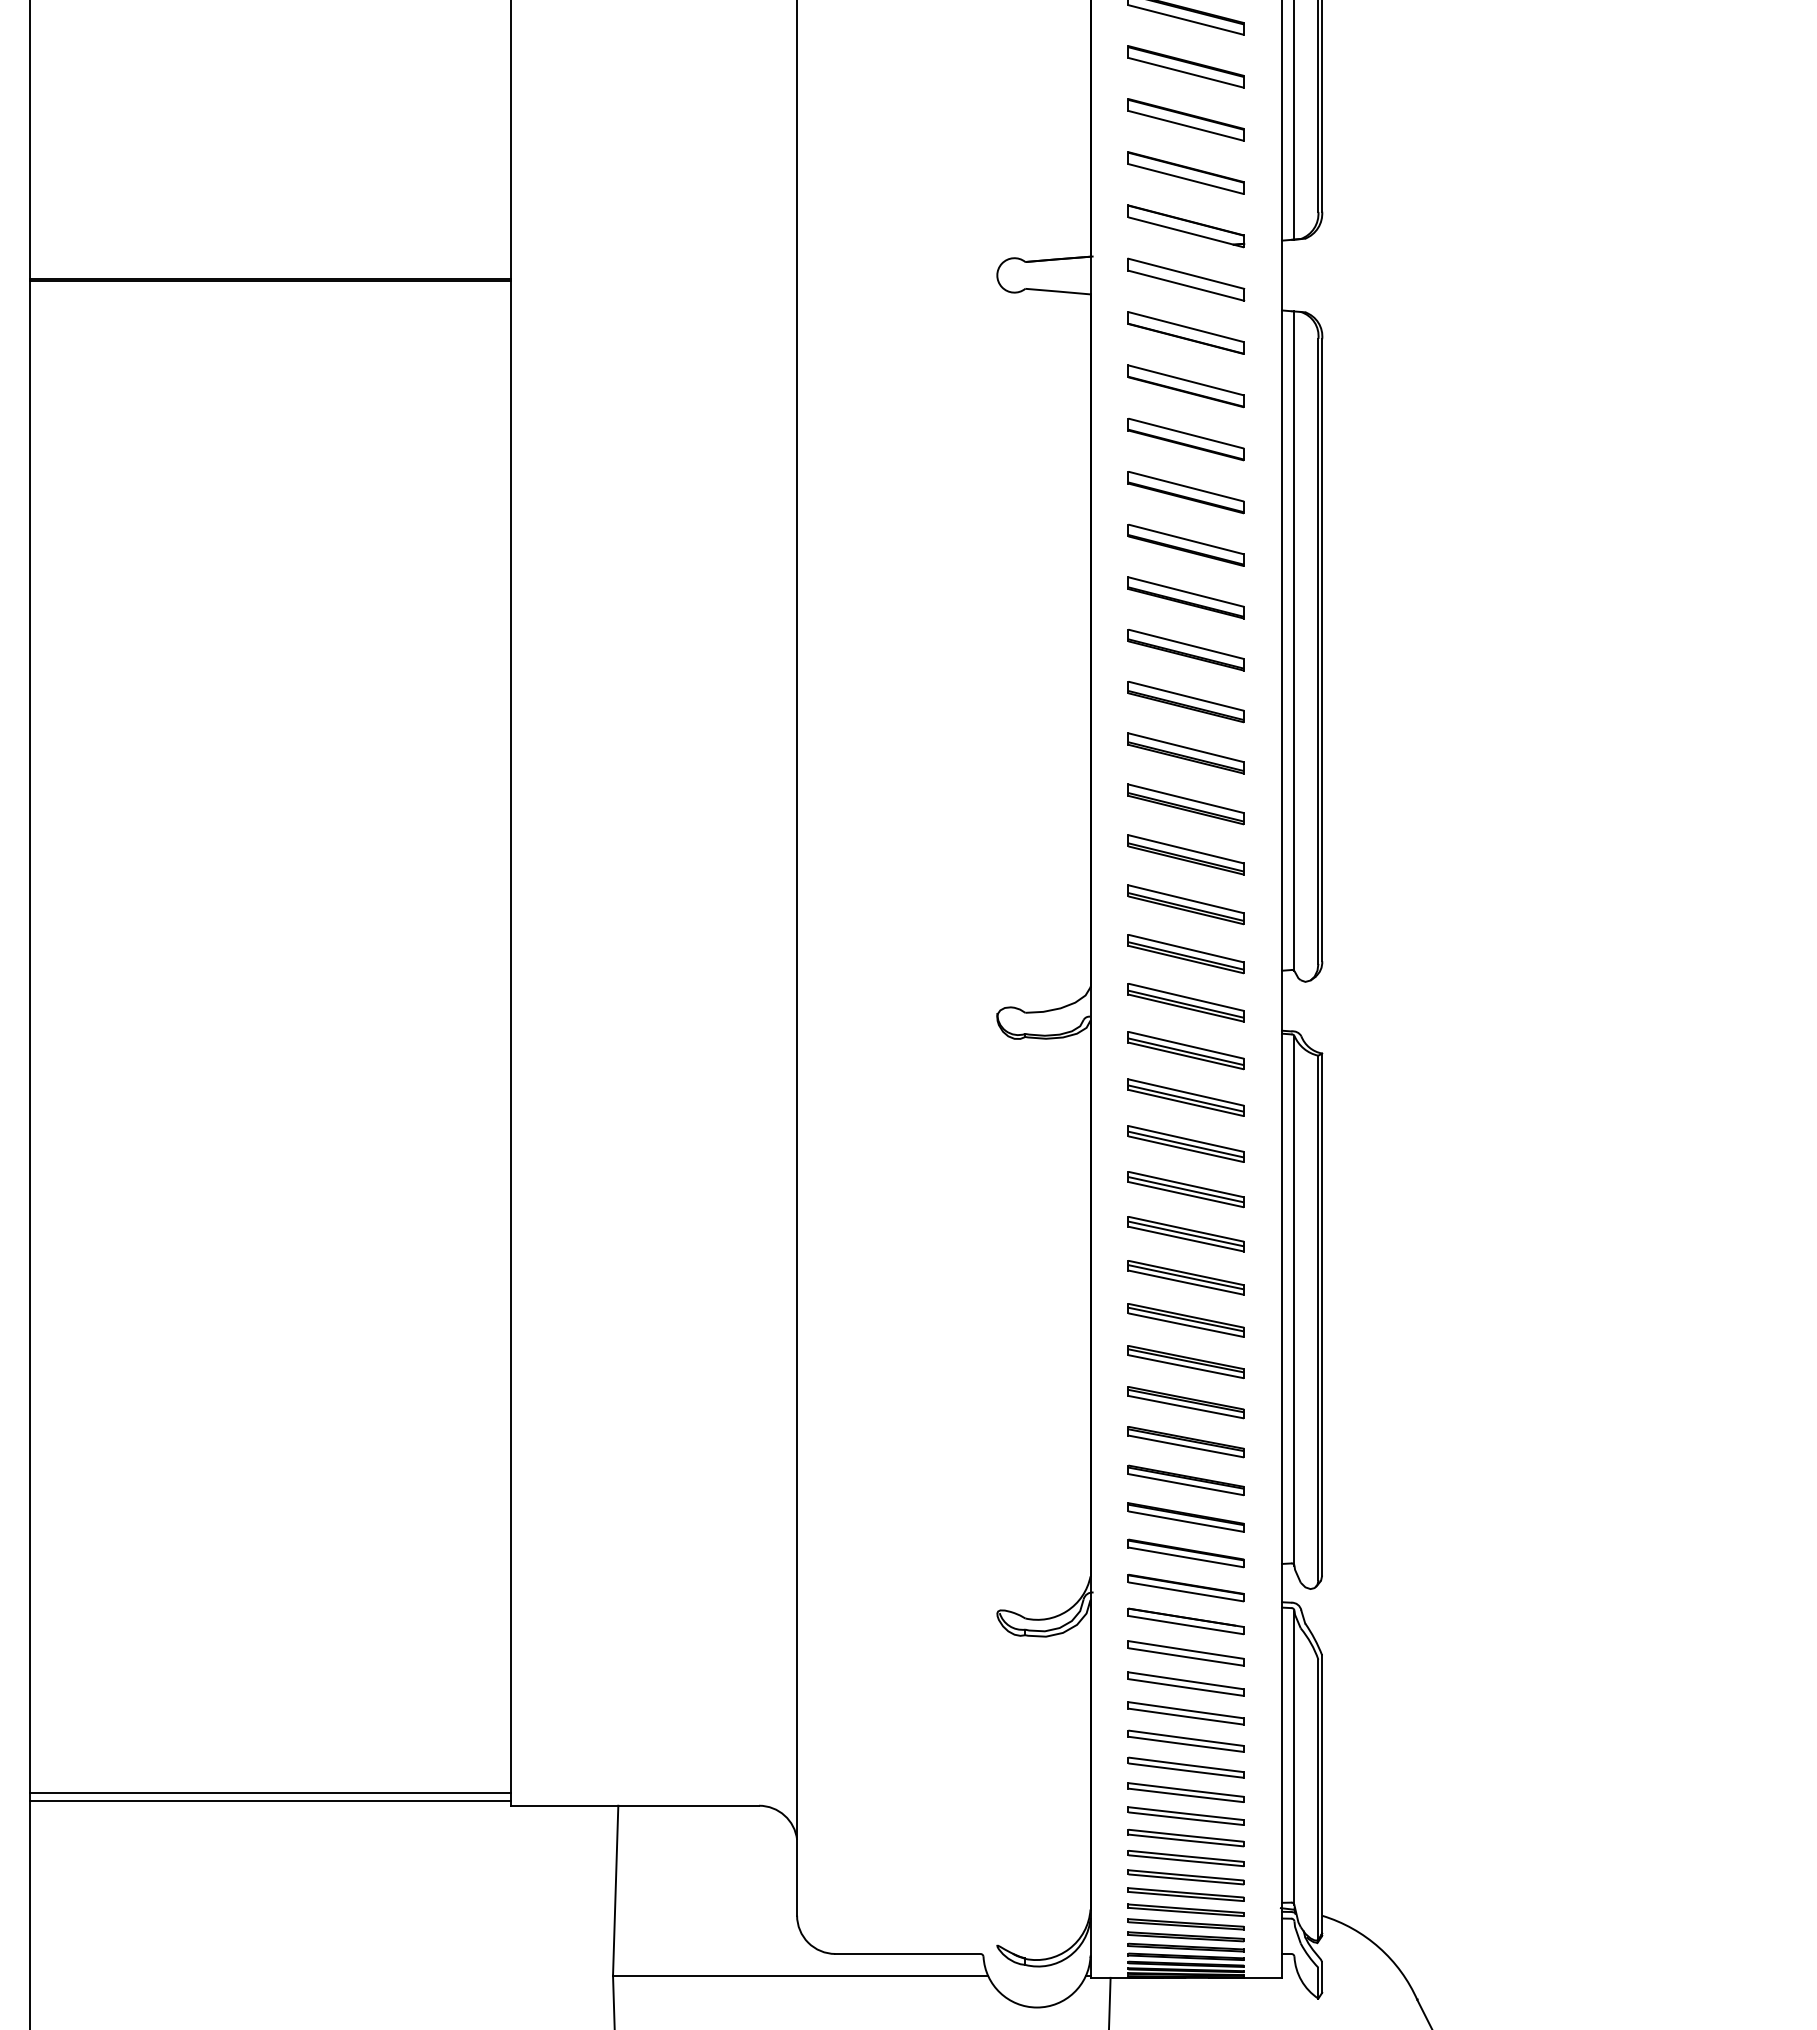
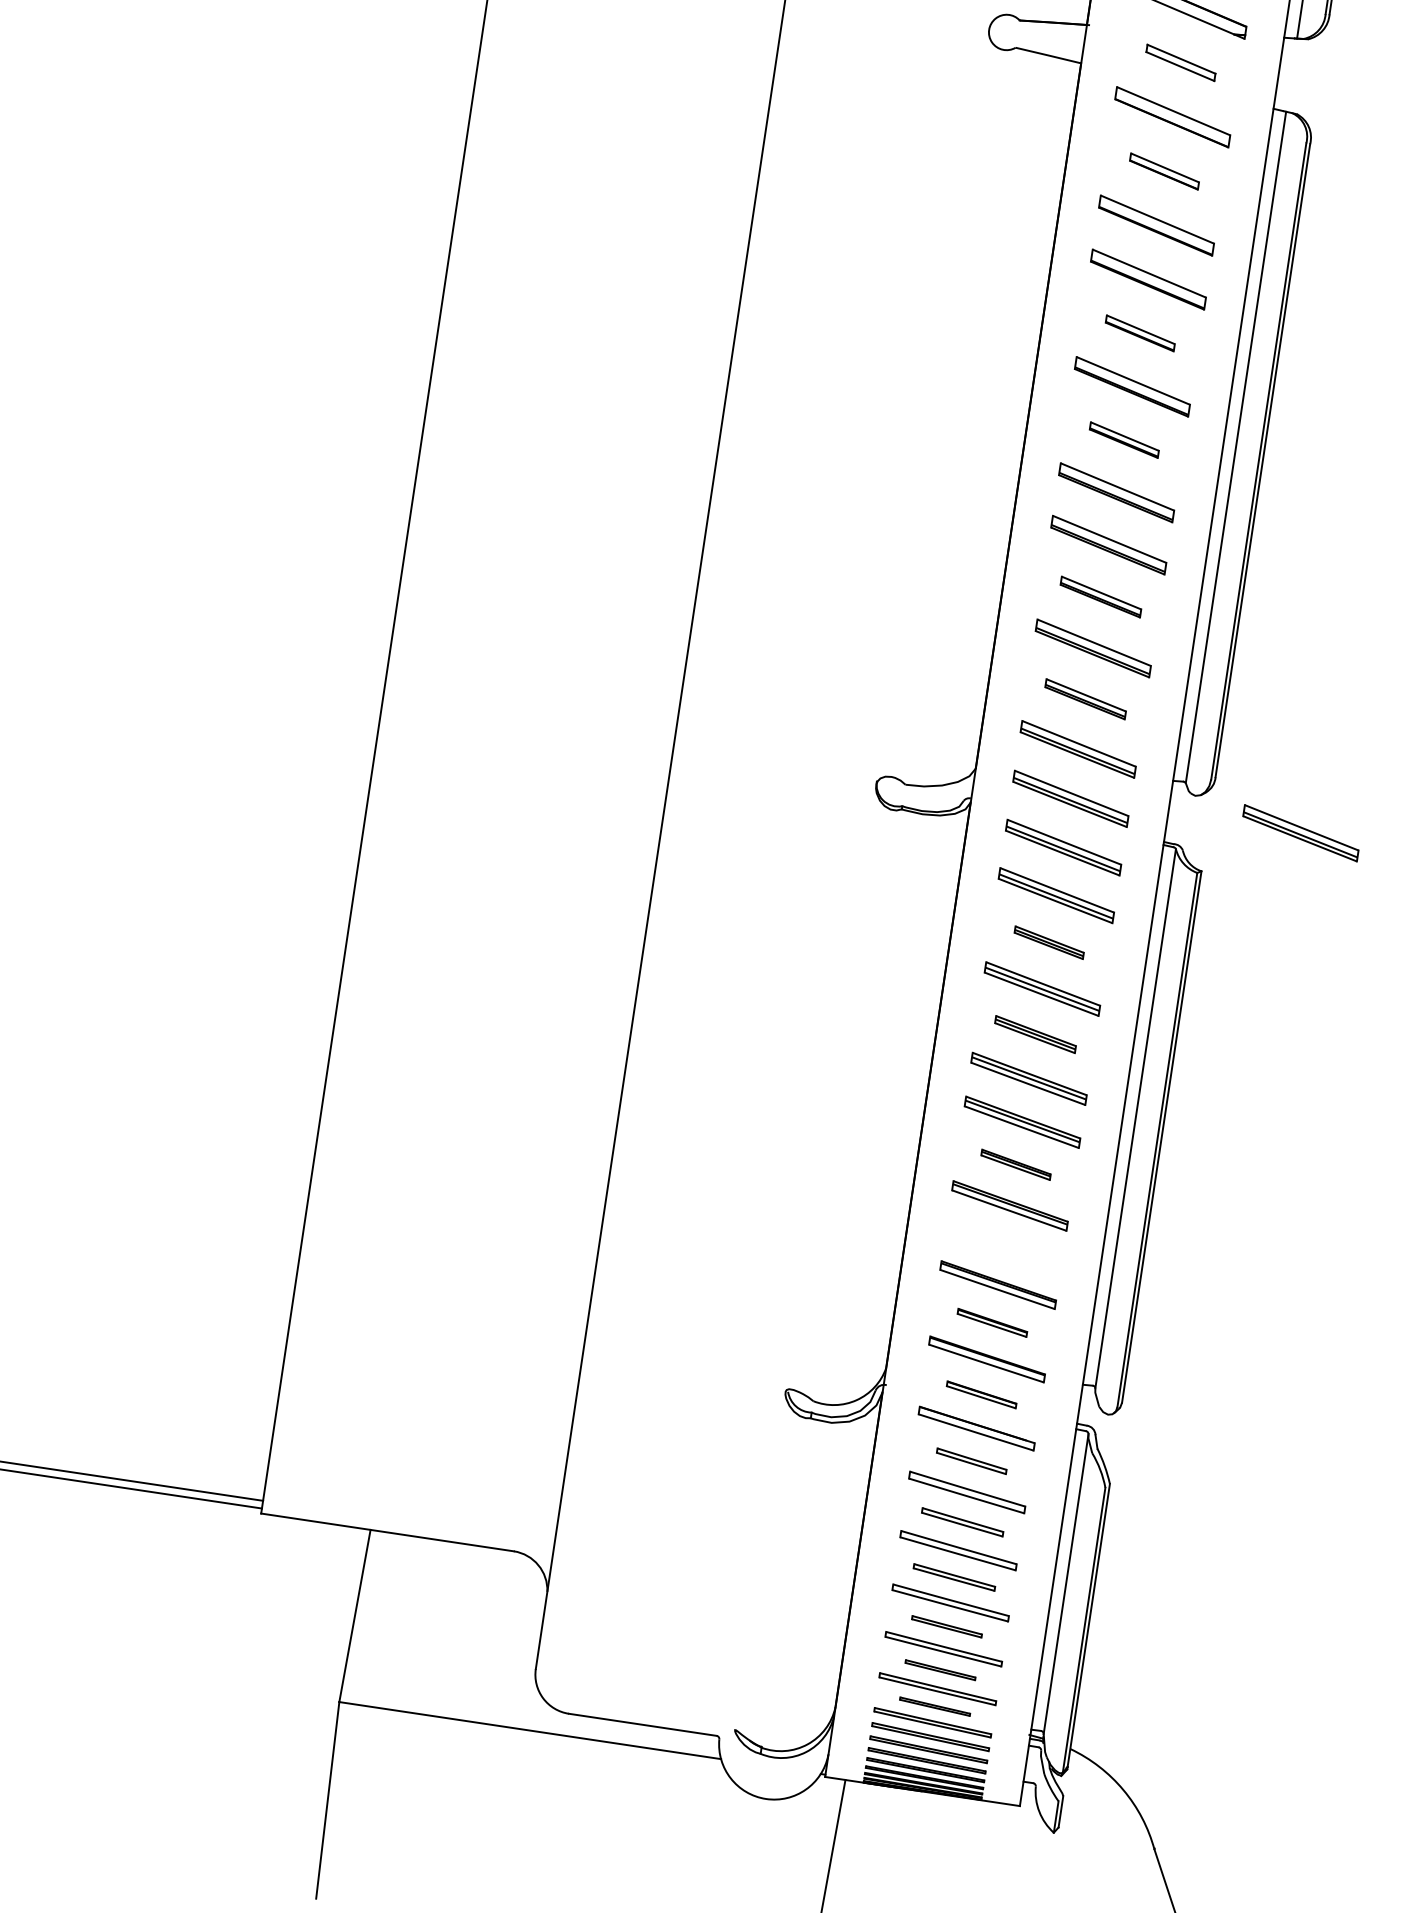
part: (1186, 279) -> (1181, 62), size x0.6
part: (1185, 386) -> (1163, 171), size x0.6
part: (1185, 545) -> (1139, 333), size x0.6
part: (1185, 650) -> (1123, 440), size x0.6
part: (1185, 804) -> (1100, 597), size x0.7
part: (1185, 904) -> (1085, 698), size x0.7
part: (1411, 1002) -> (1300, 832), added
part: (1185, 1143) -> (1048, 942), size x0.6
part: (1185, 1234) -> (1034, 1034), size x0.7
part: (1185, 1362) -> (1015, 1165), size x0.6
part: (1185, 1442) -> (1003, 1246), removed
part: (1185, 1517) -> (991, 1322), size x0.6
part: (1185, 1588) -> (980, 1395), size x0.6
part: (1185, 1653) -> (971, 1461), size x0.6
part: (1185, 1713) -> (961, 1522), size x0.7
part: (1185, 1767) -> (953, 1577), size x0.7
part: (1185, 1815) -> (946, 1626), size x0.6
part: (1185, 1858) -> (939, 1669), size x0.6
part: (1185, 1894) -> (934, 1706), size x0.6

